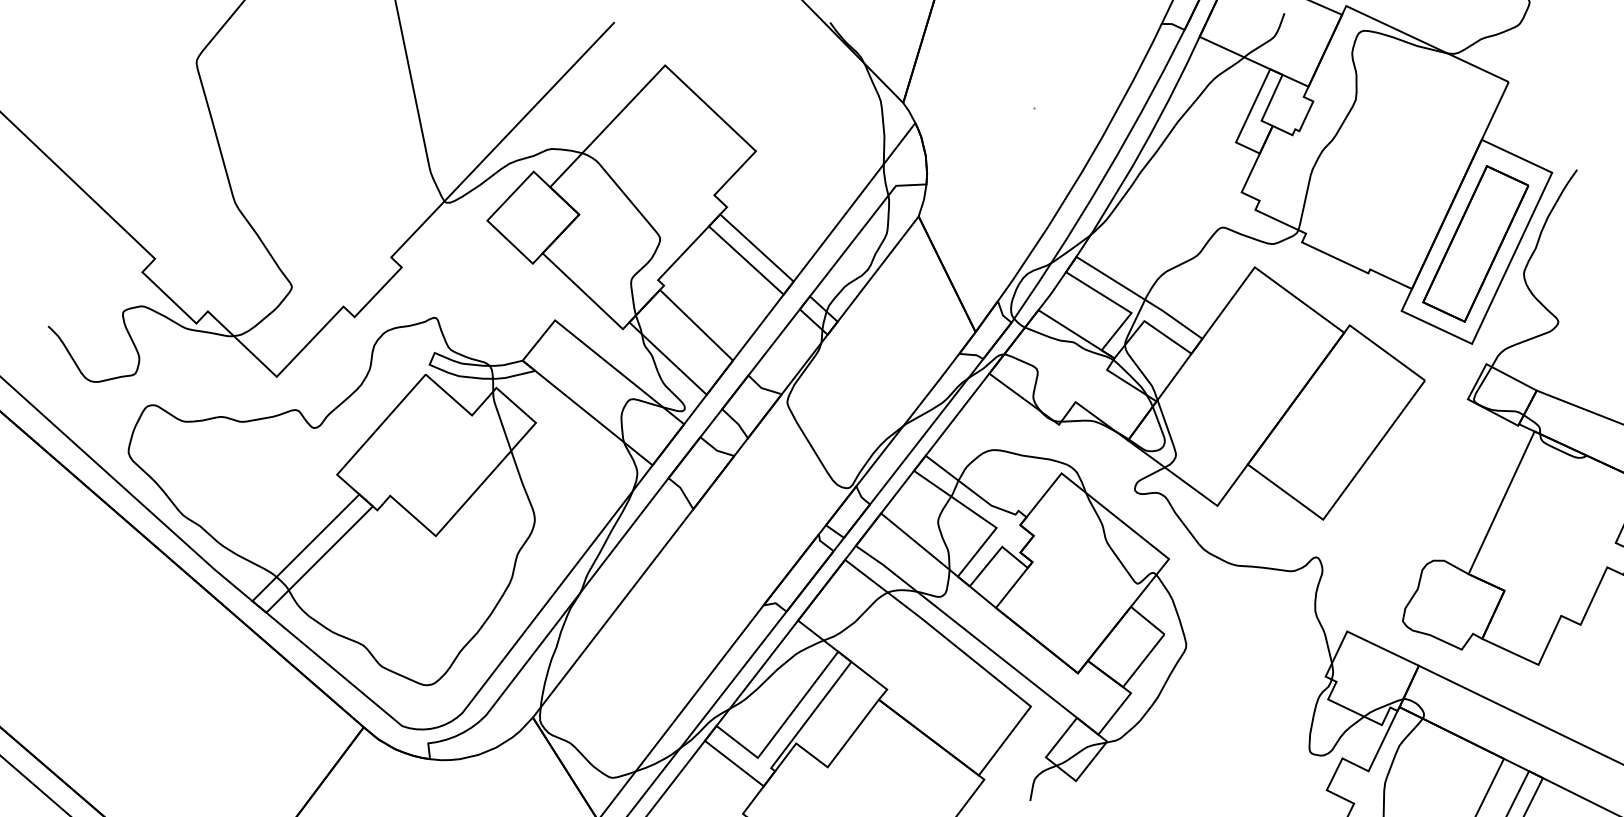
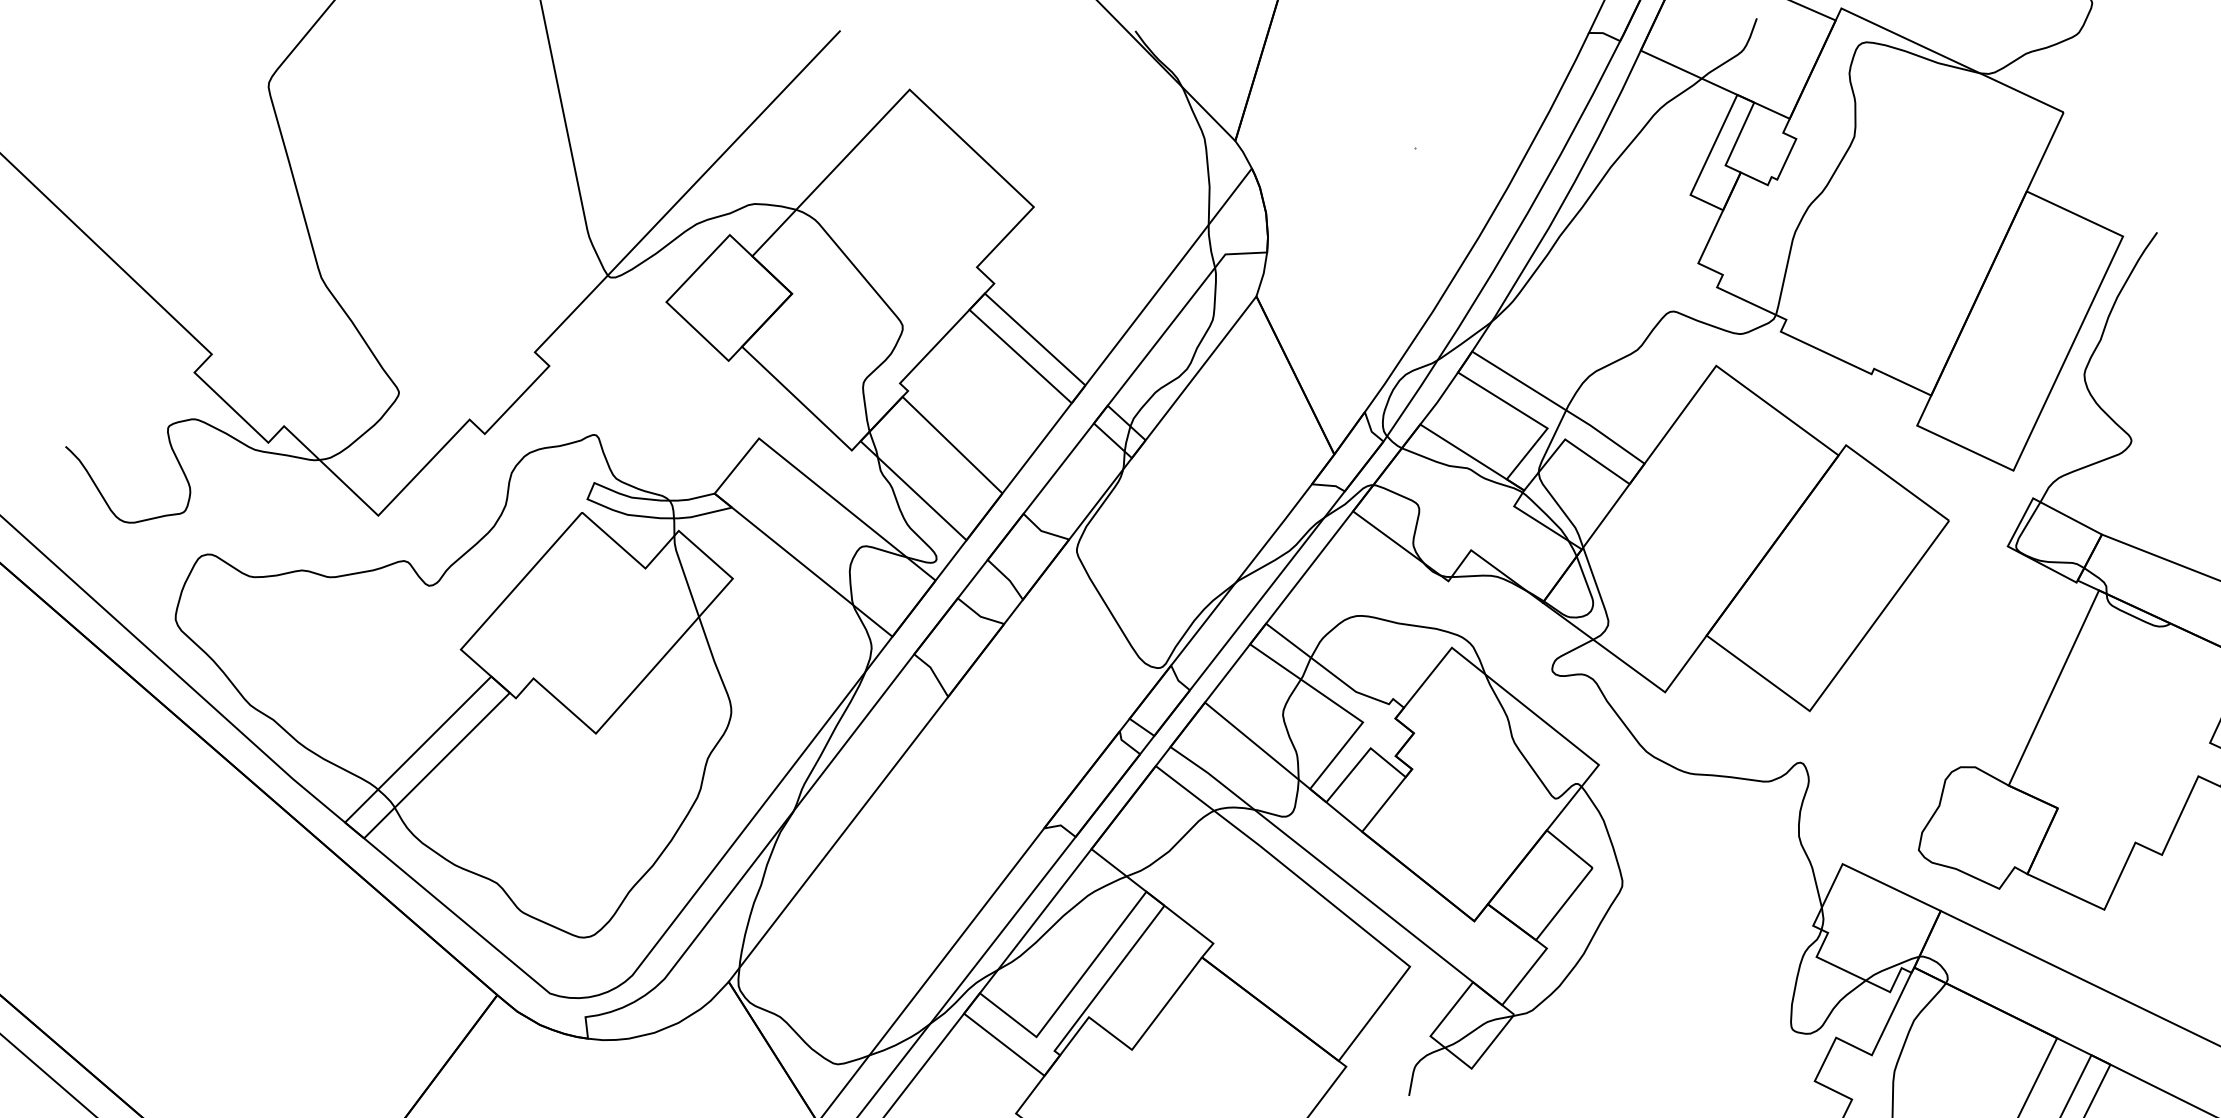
part: (1475, 243) -> (2018, 333), removed

